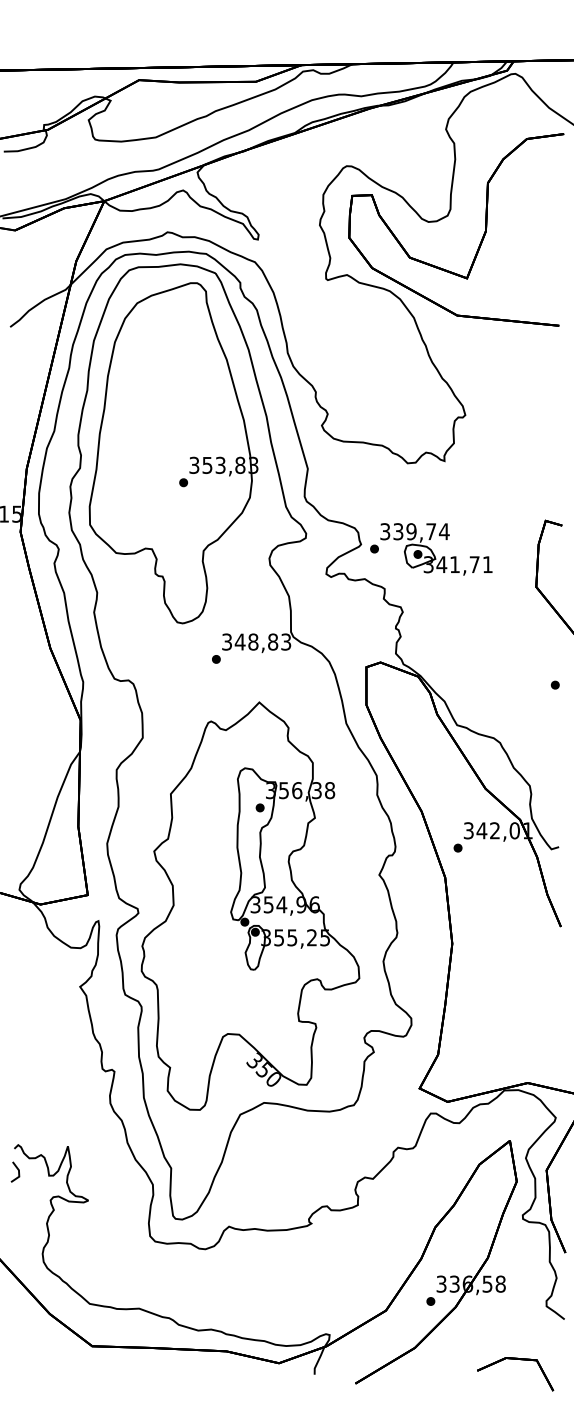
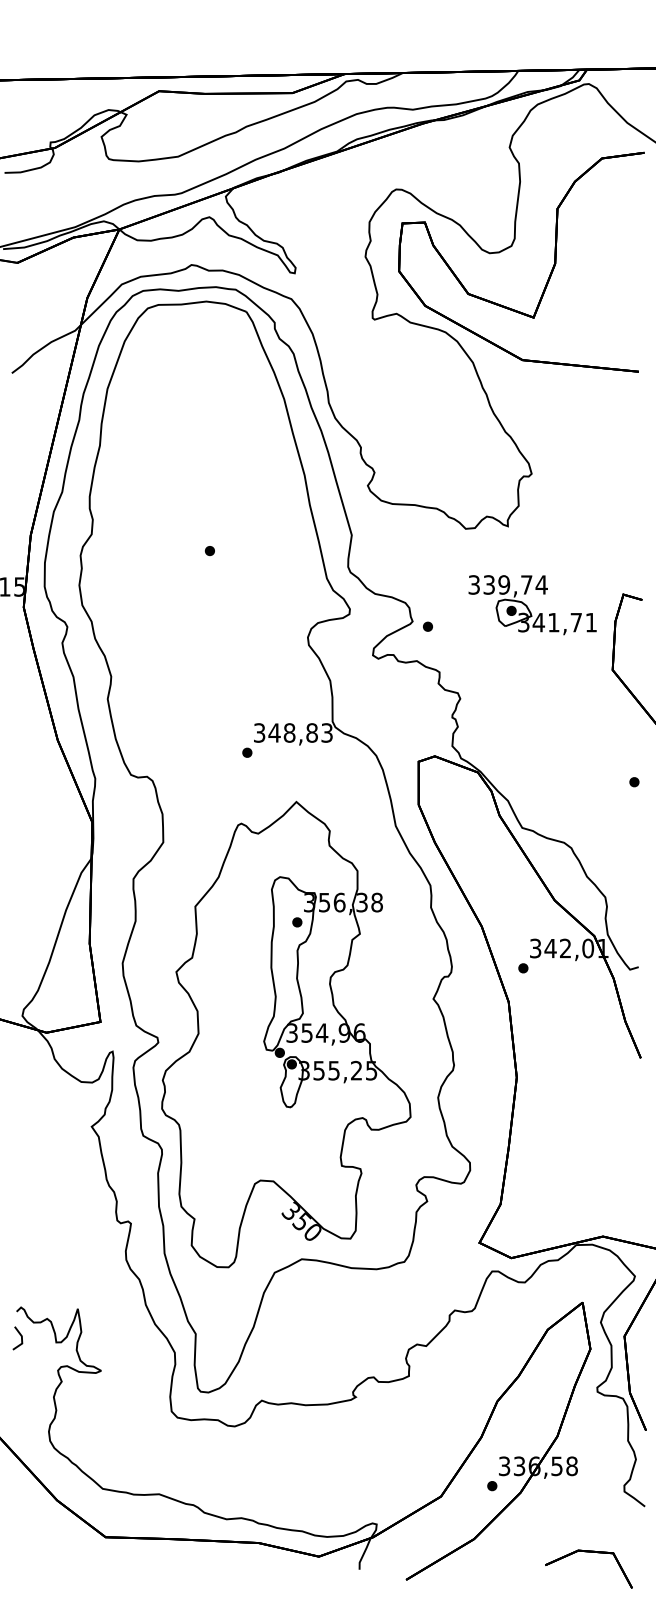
part: (173, 453) -> (198, 517), removed
part: (436, 549) -> (532, 605), moved

